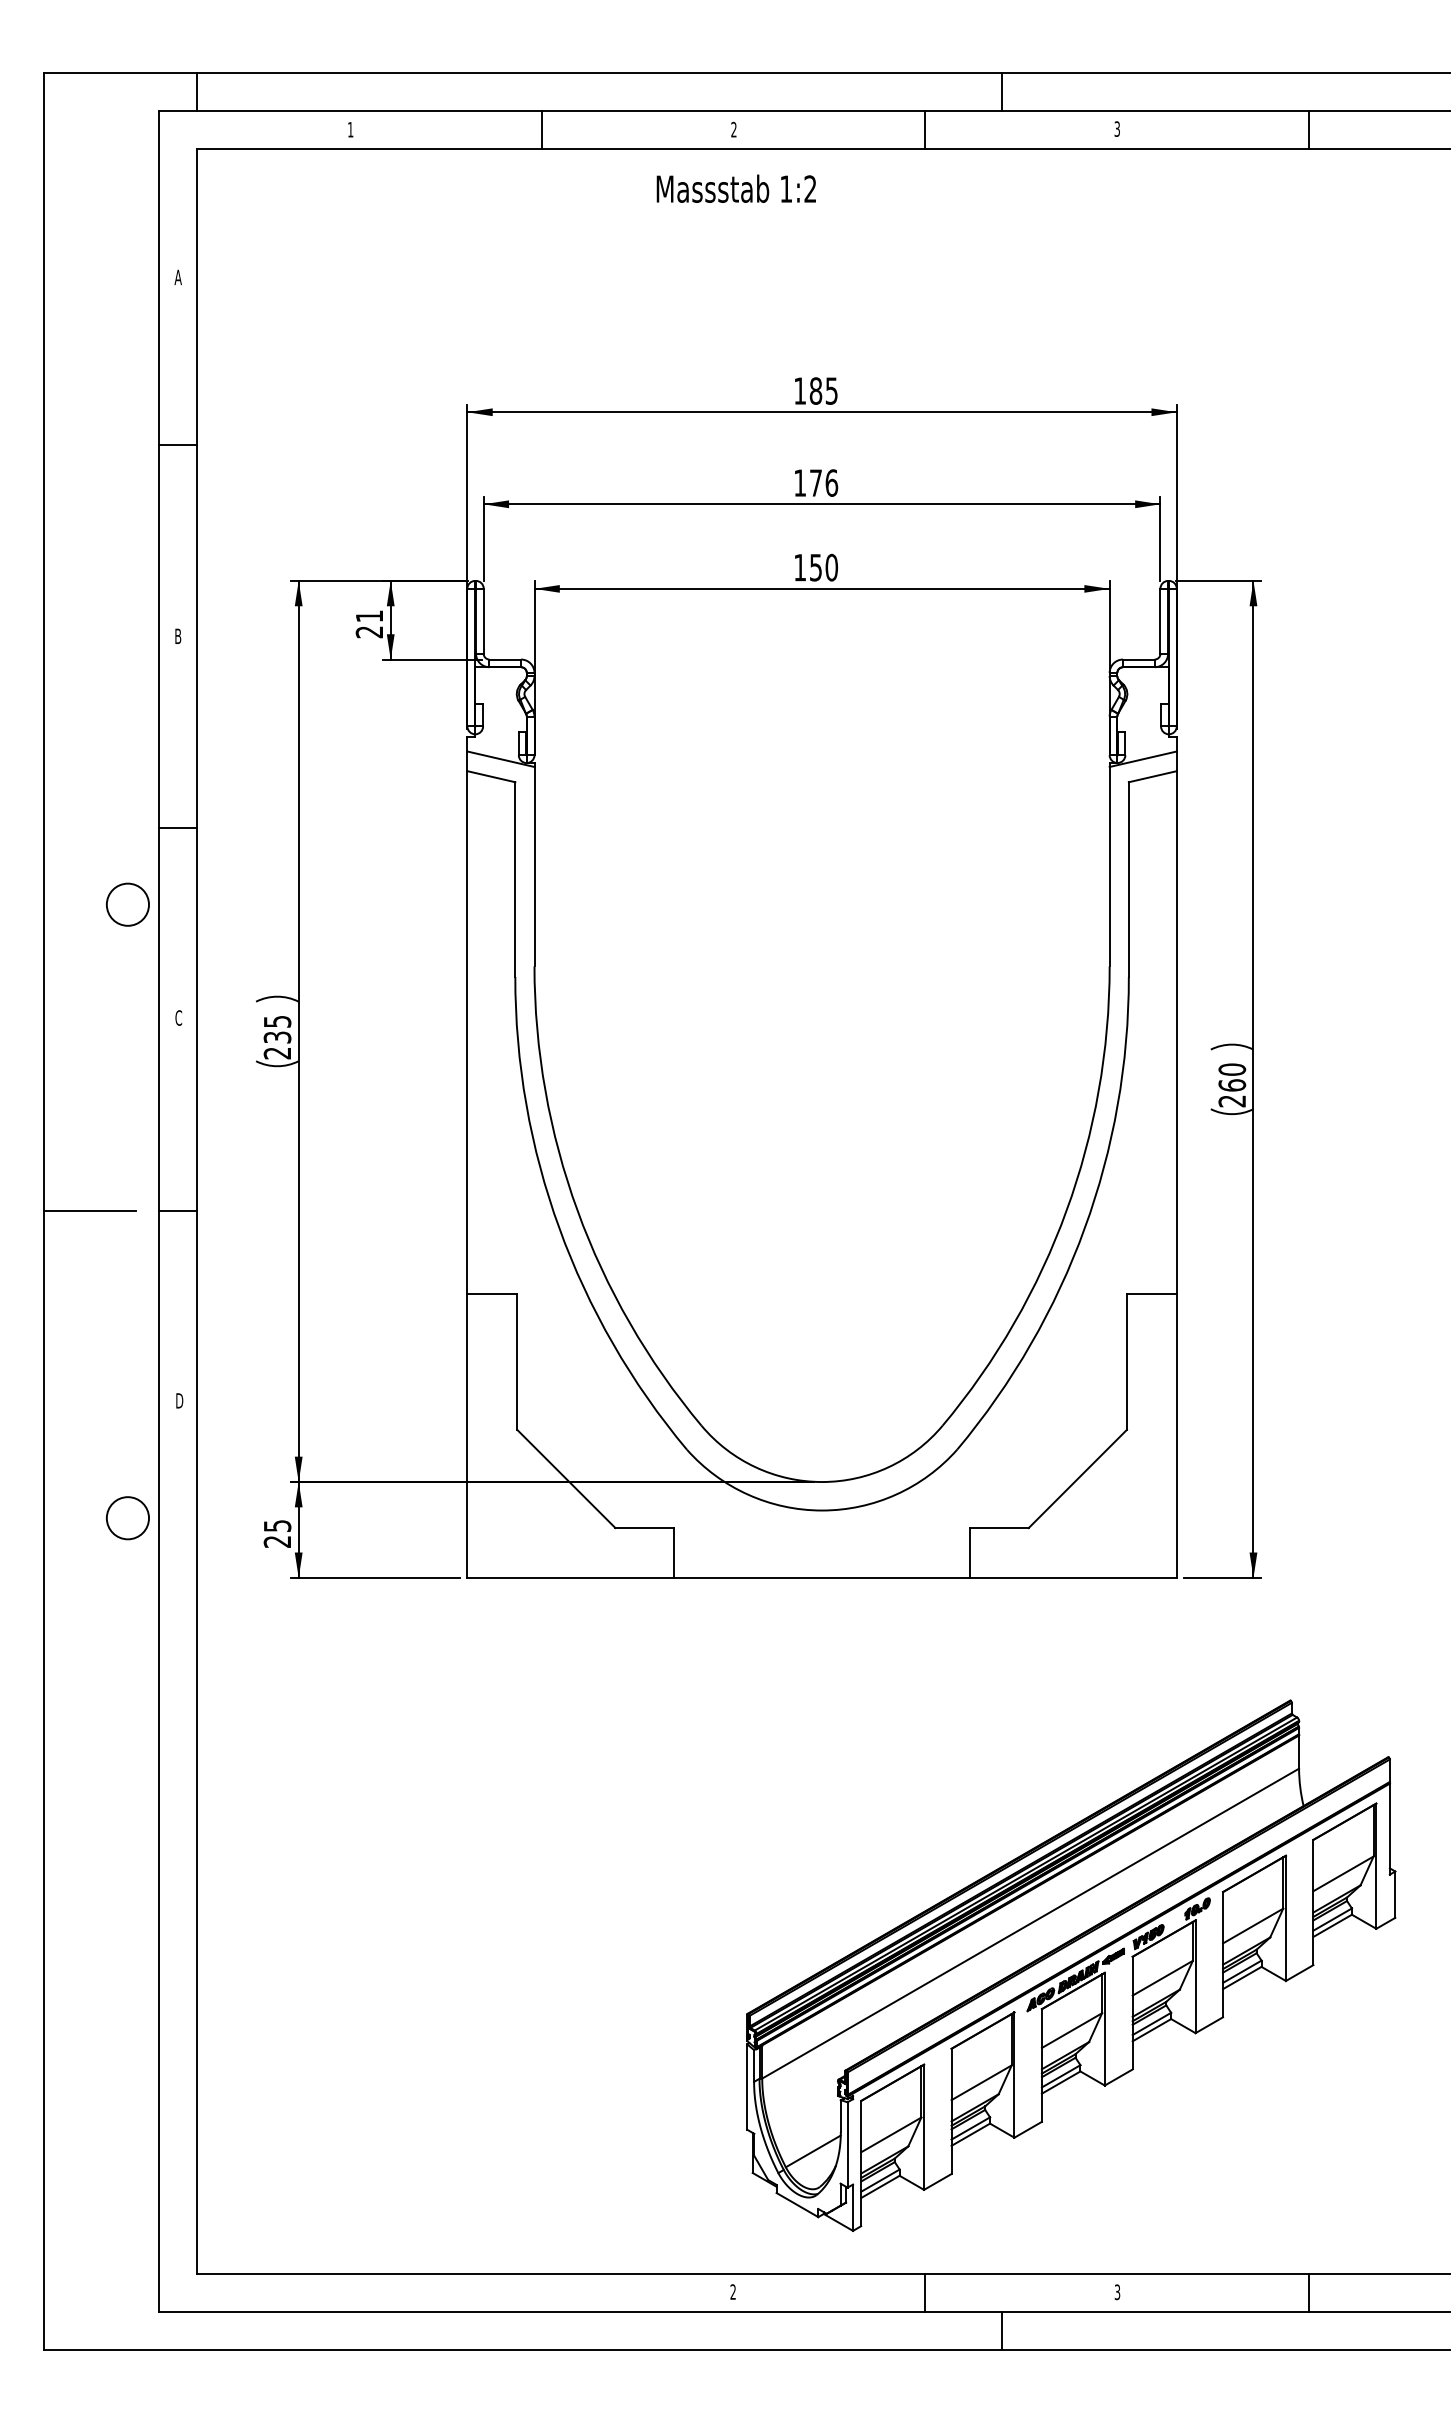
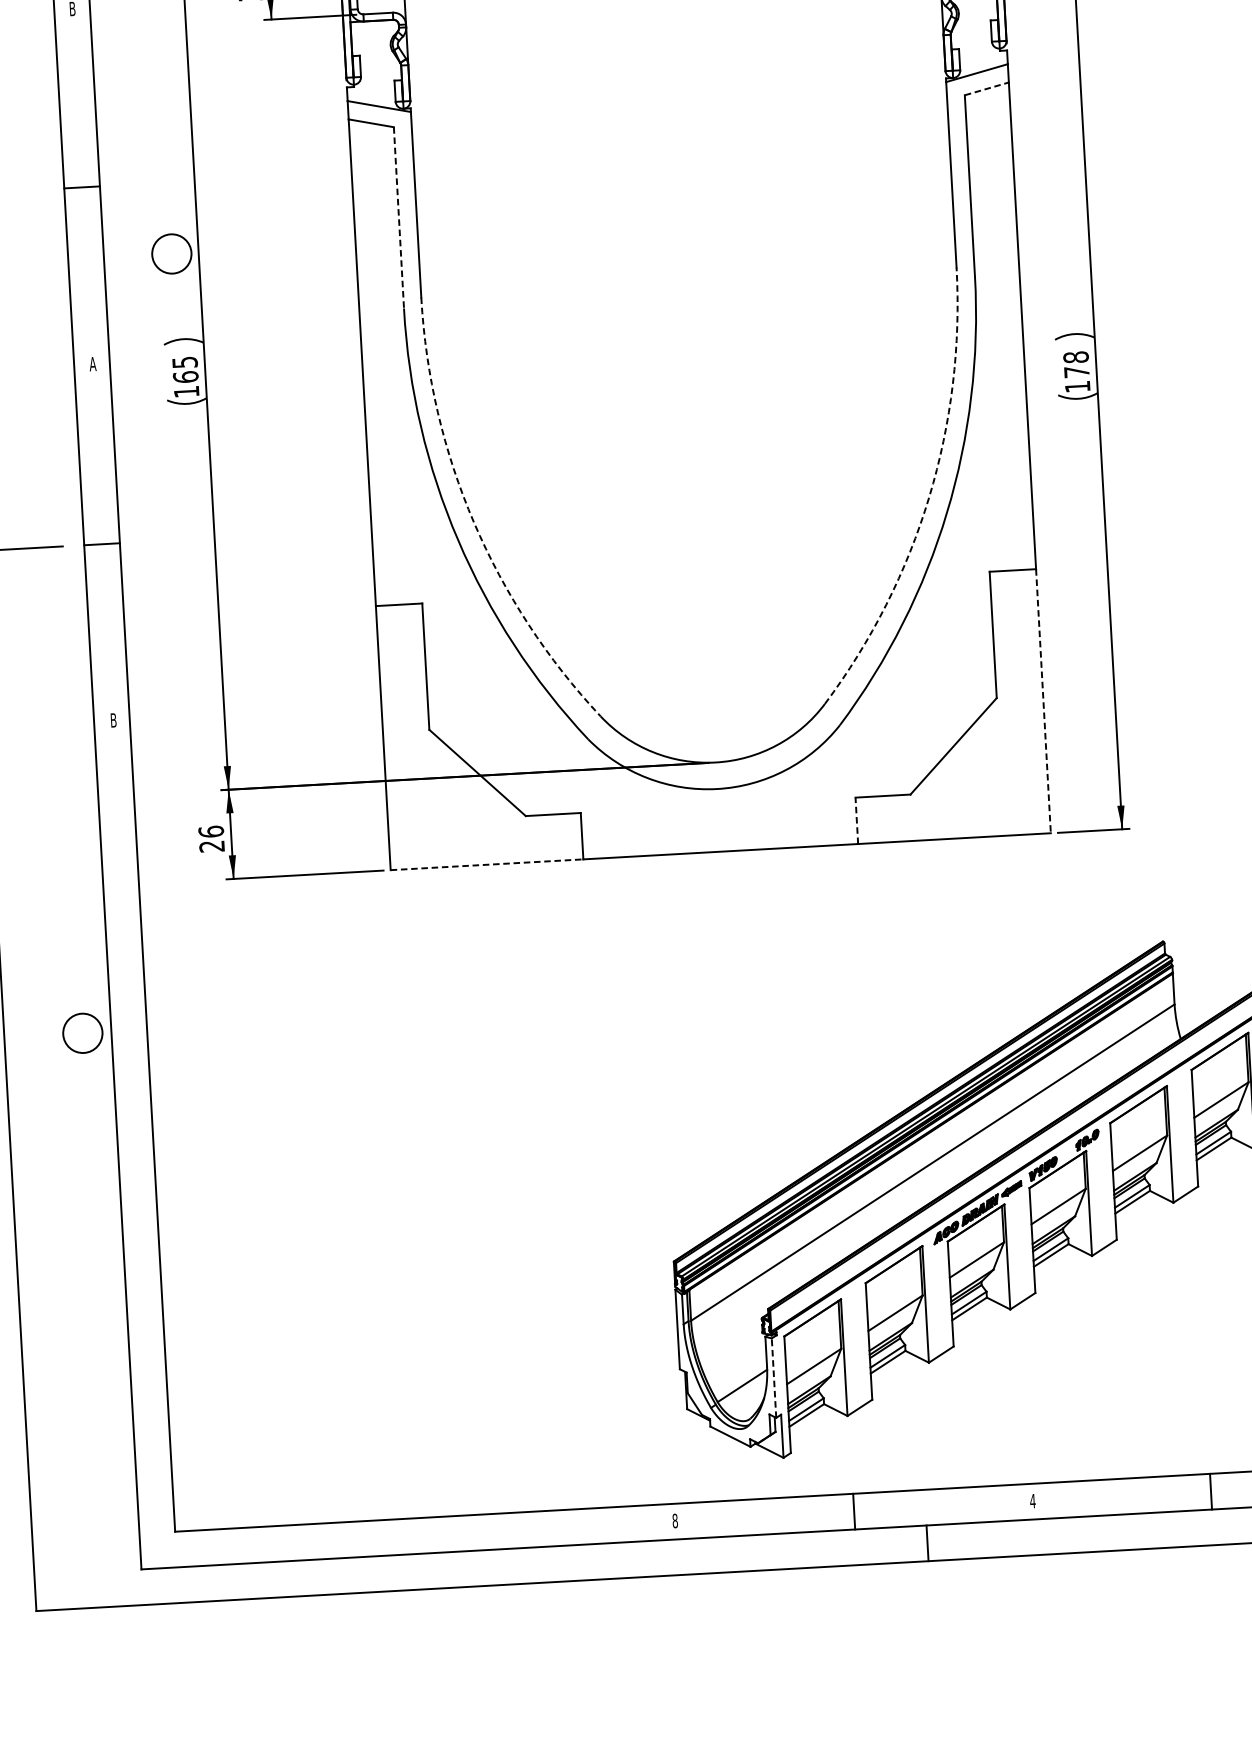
line: (1152, 776) -> (986, 88), solid -> dashed
line: (515, 880) -> (399, 218), solid -> dashed
circle: (127, 904) -> (171, 253), moved
text: (178, 1017) -> (92, 363), C -> A
text: (277, 1045) -> (186, 384), 235 -> 165
text: (1232, 1085) -> (1077, 372), 260 -> 178
arc: (577, 1210) -> (474, 522), solid -> dashed
arc: (1066, 1210) -> (929, 497), solid -> dashed
text: (179, 1400) -> (113, 720), D -> B
line: (1176, 1436) -> (1043, 701), solid -> dashed
circle: (127, 1518) -> (82, 1033), moved
text: (277, 1525) -> (211, 831), 25 -> 26
line: (969, 1552) -> (856, 820), solid -> dashed
line: (570, 1577) -> (486, 864), solid -> dashed
line: (847, 2144) -> (773, 1377), solid -> dashed
text: (732, 2291) -> (674, 1520), 2 -> 8
text: (1117, 2292) -> (1032, 1501), 3 -> 4

